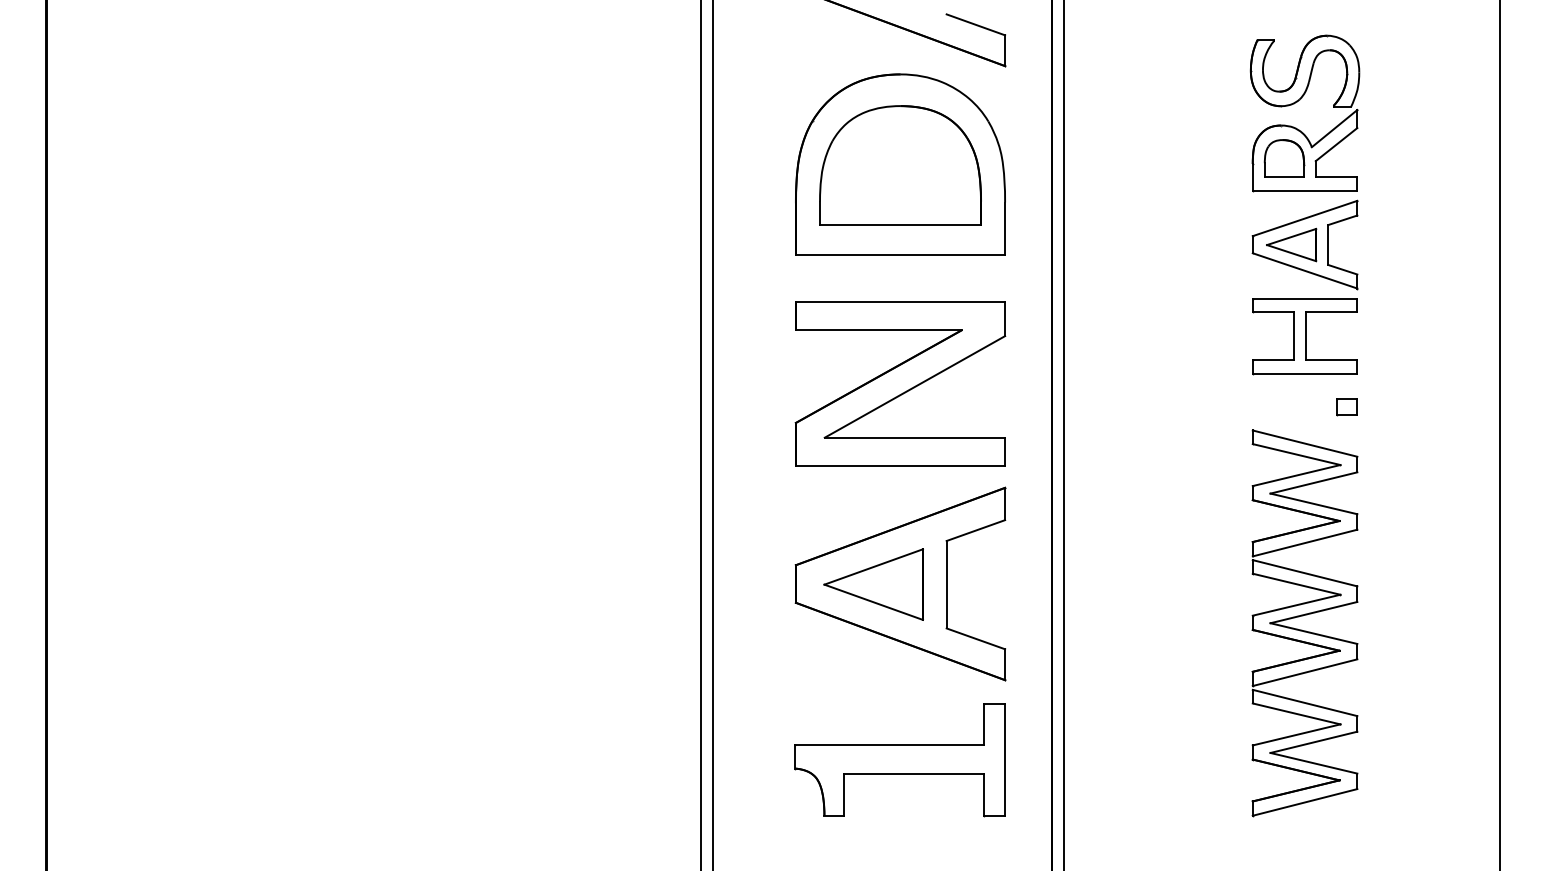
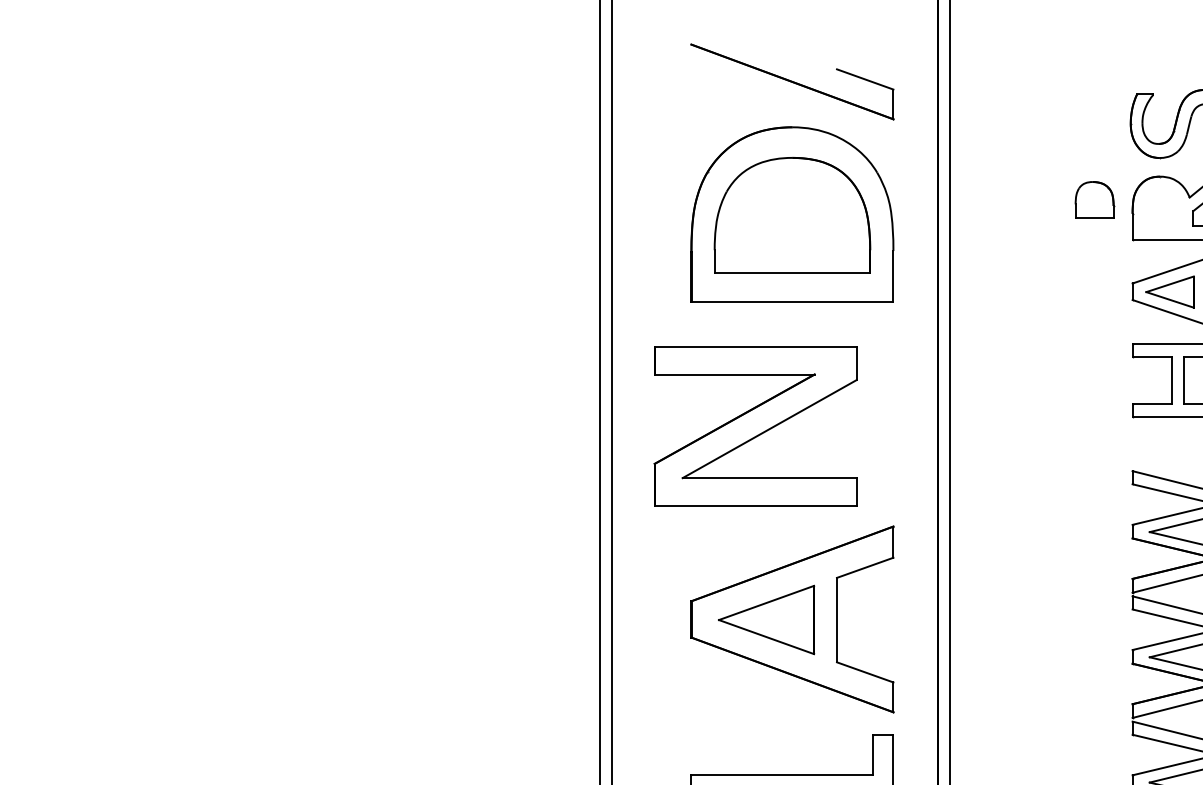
part: (1284, 158) -> (1094, 199), moved
part: (900, 383) -> (755, 425), moved

